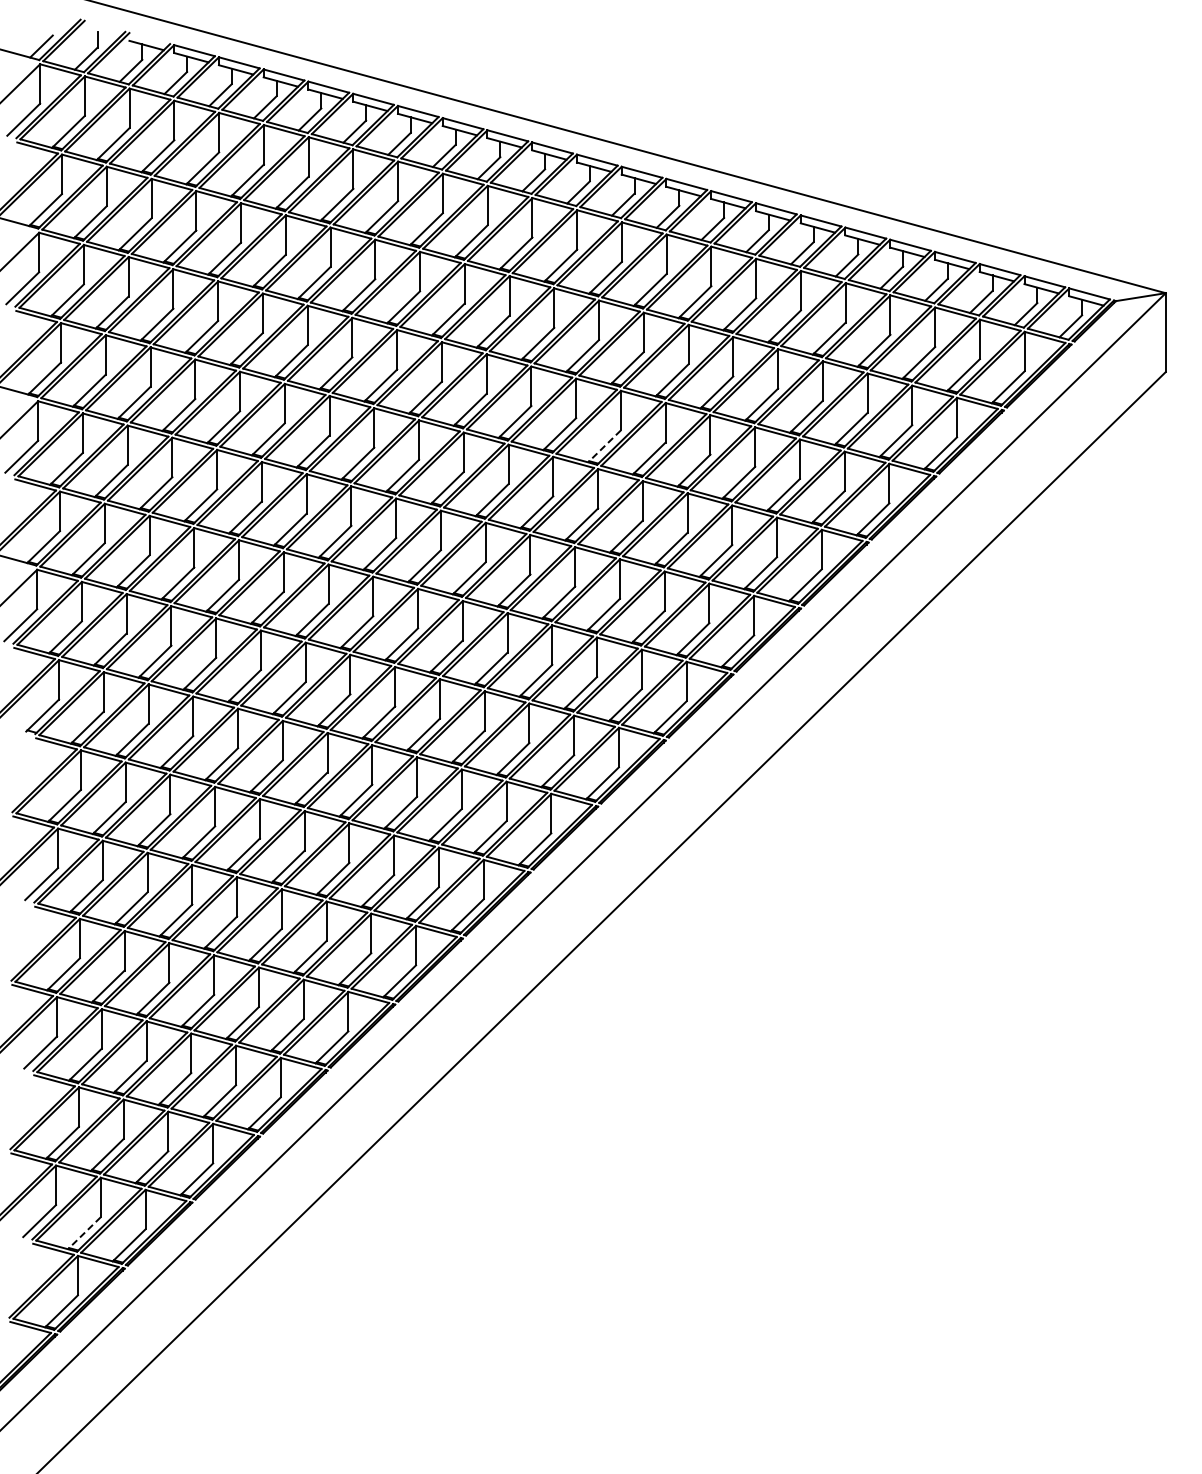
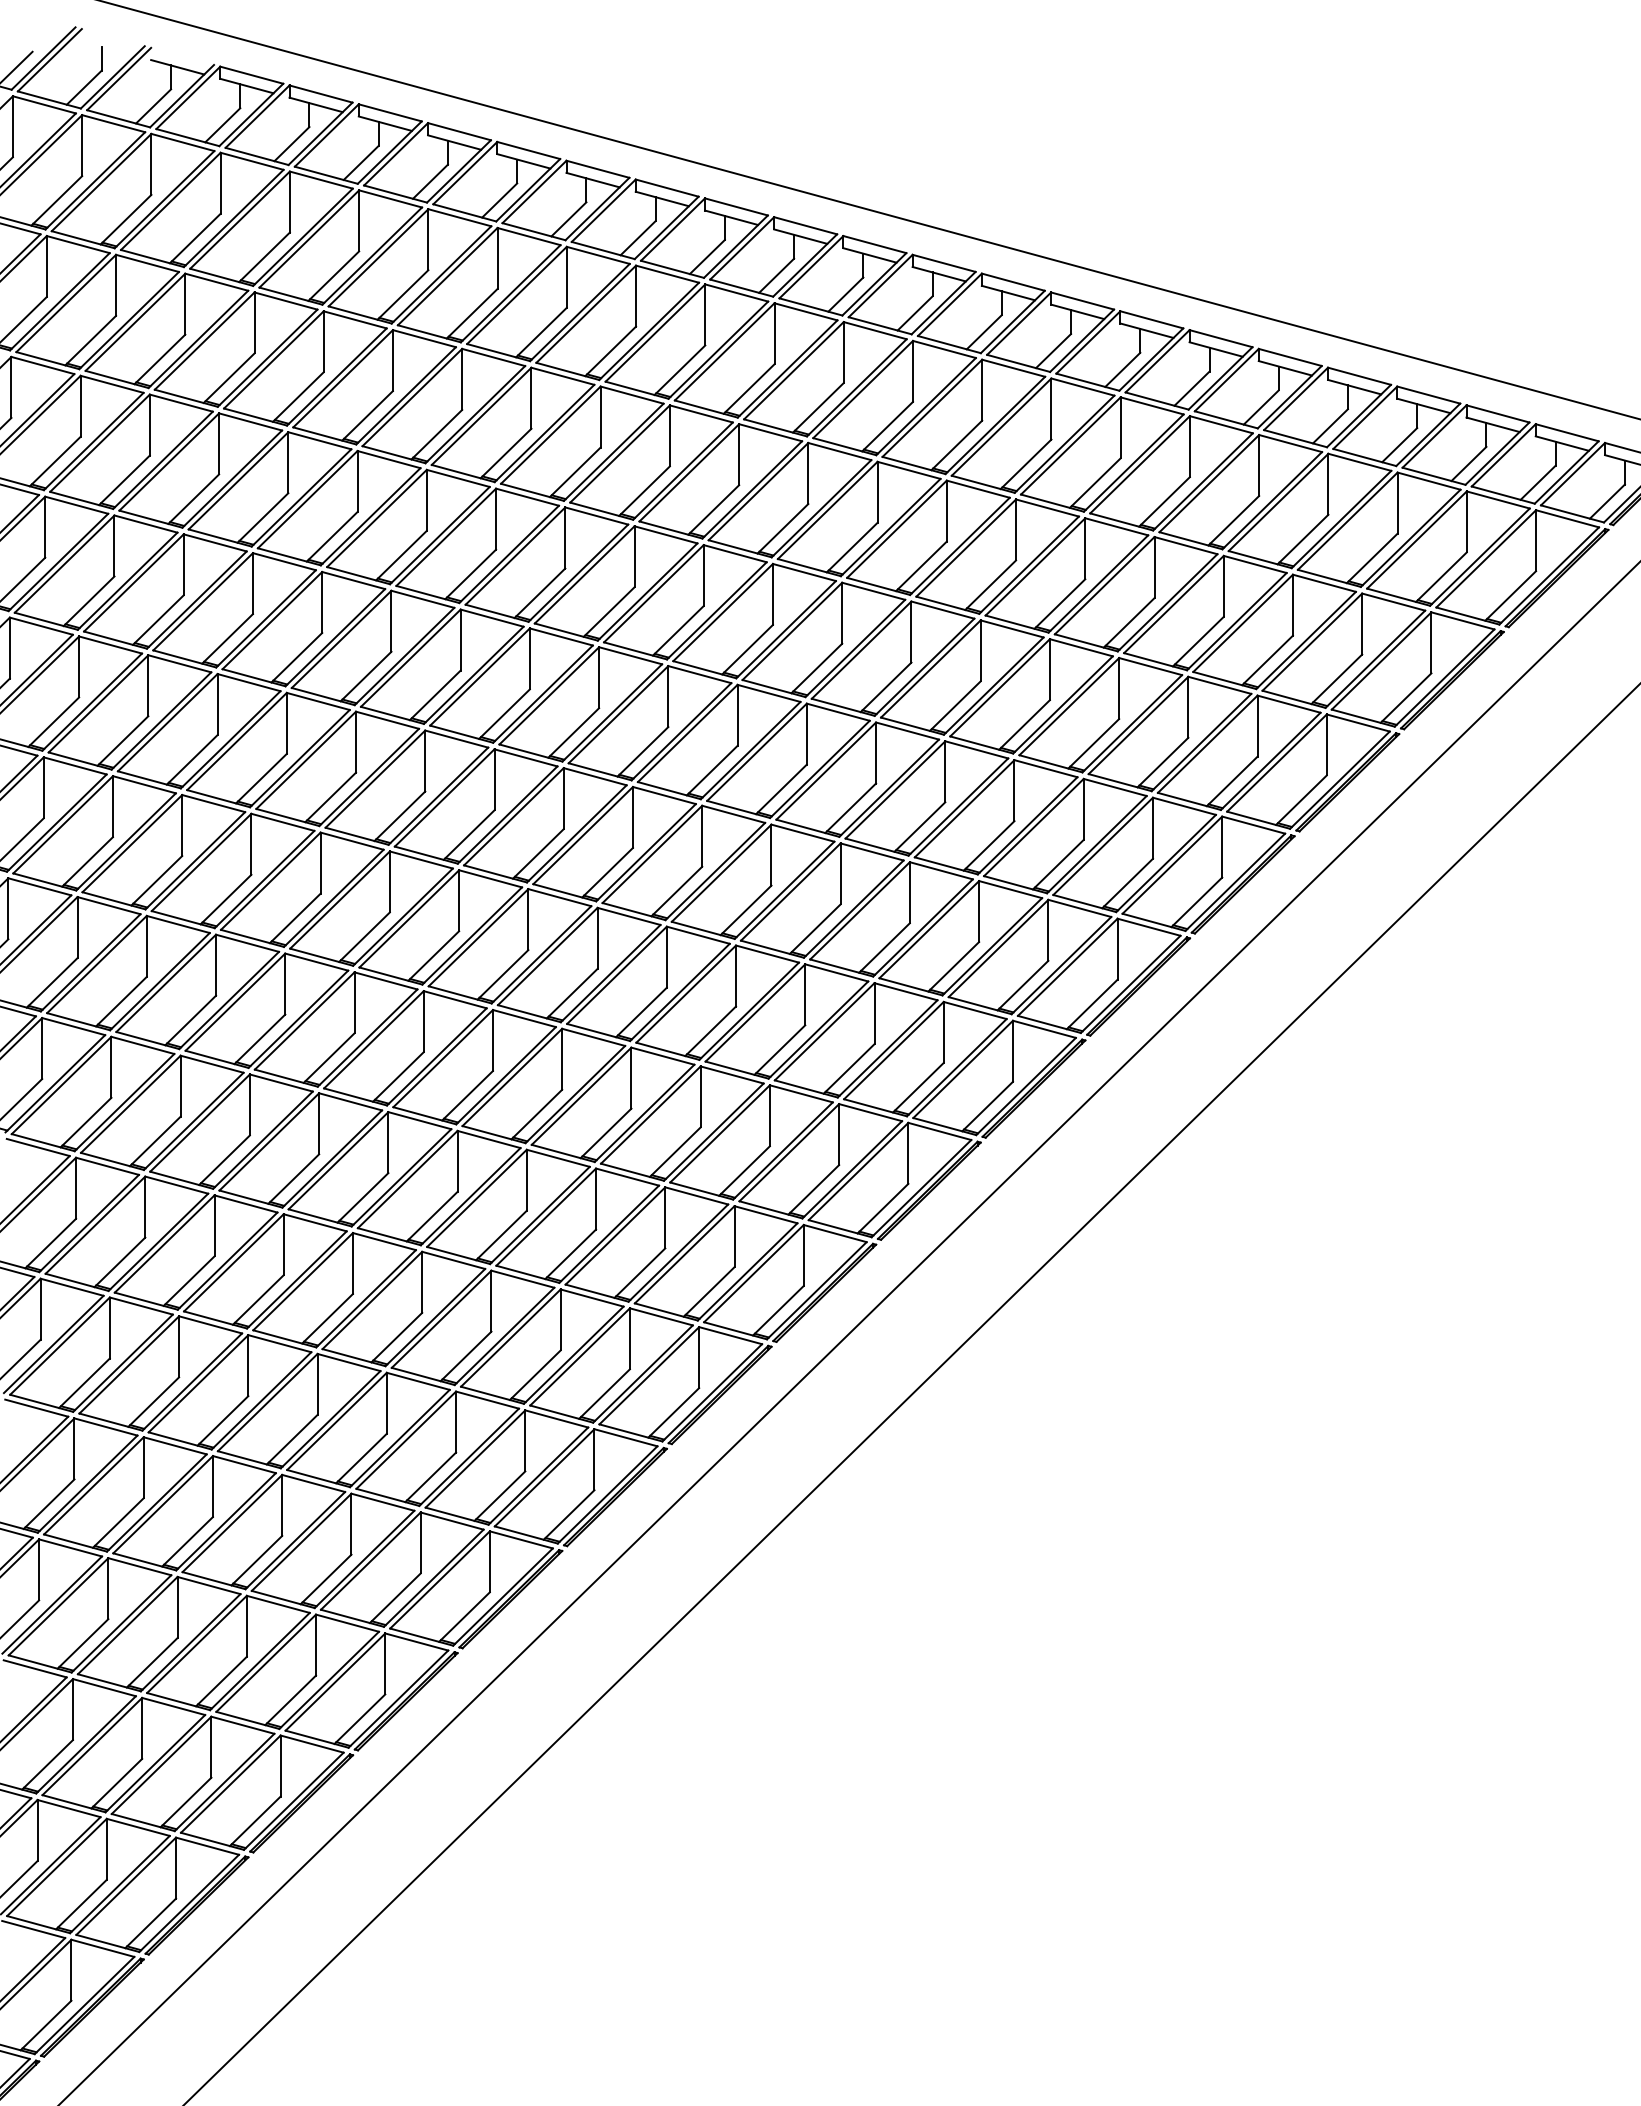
line: (604, 446) -> (886, 687), dashed -> solid
line: (84, 1233) -> (81, 1905), dashed -> solid

